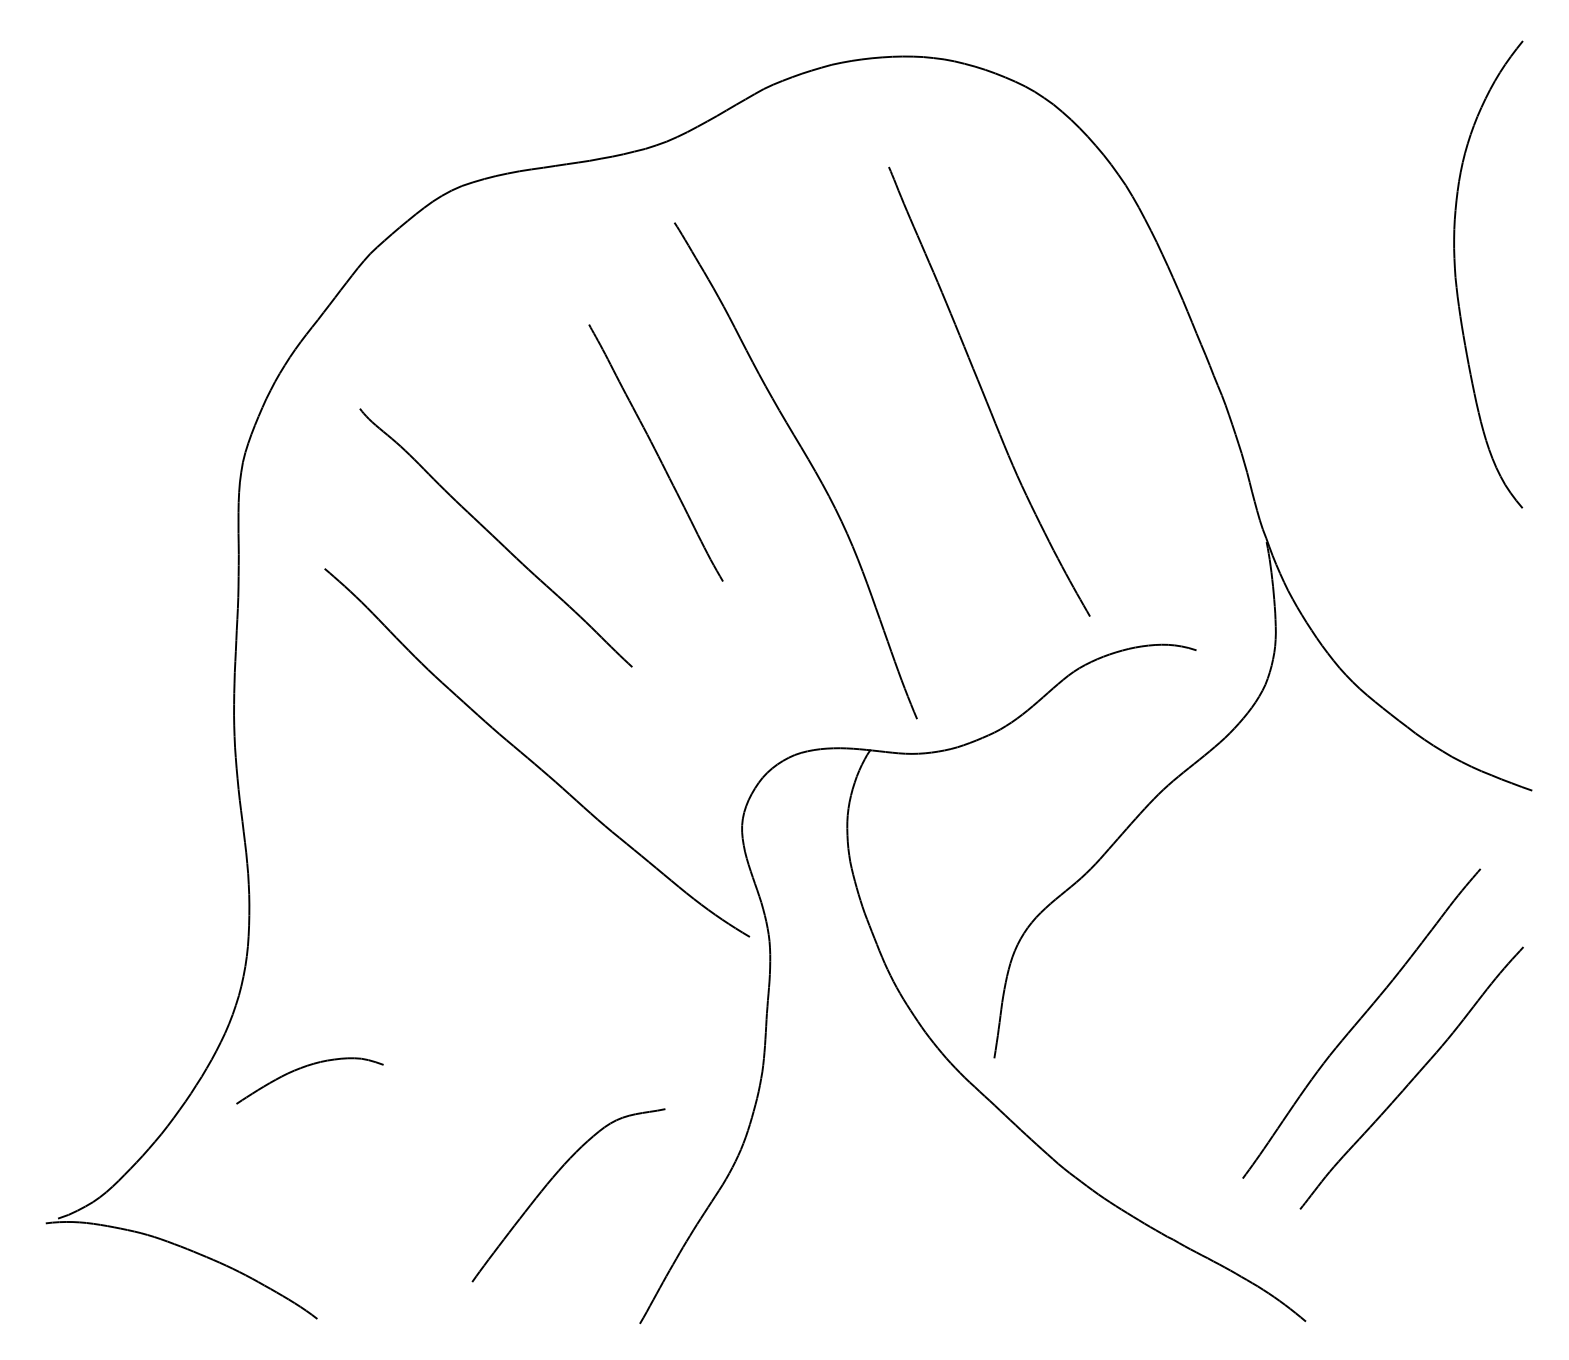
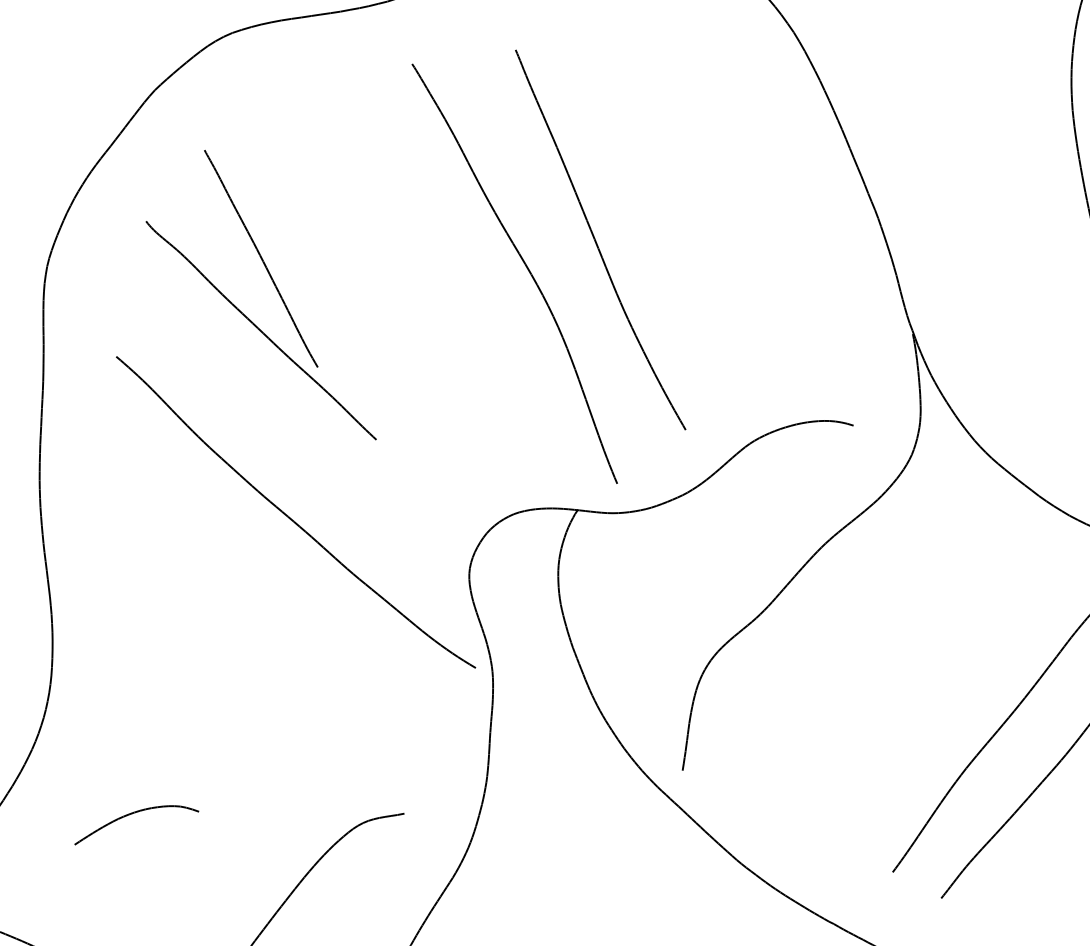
part: (989, 391) -> (600, 239), moved
part: (655, 452) -> (260, 258), moved
part: (303, 1068) -> (131, 814), moved

